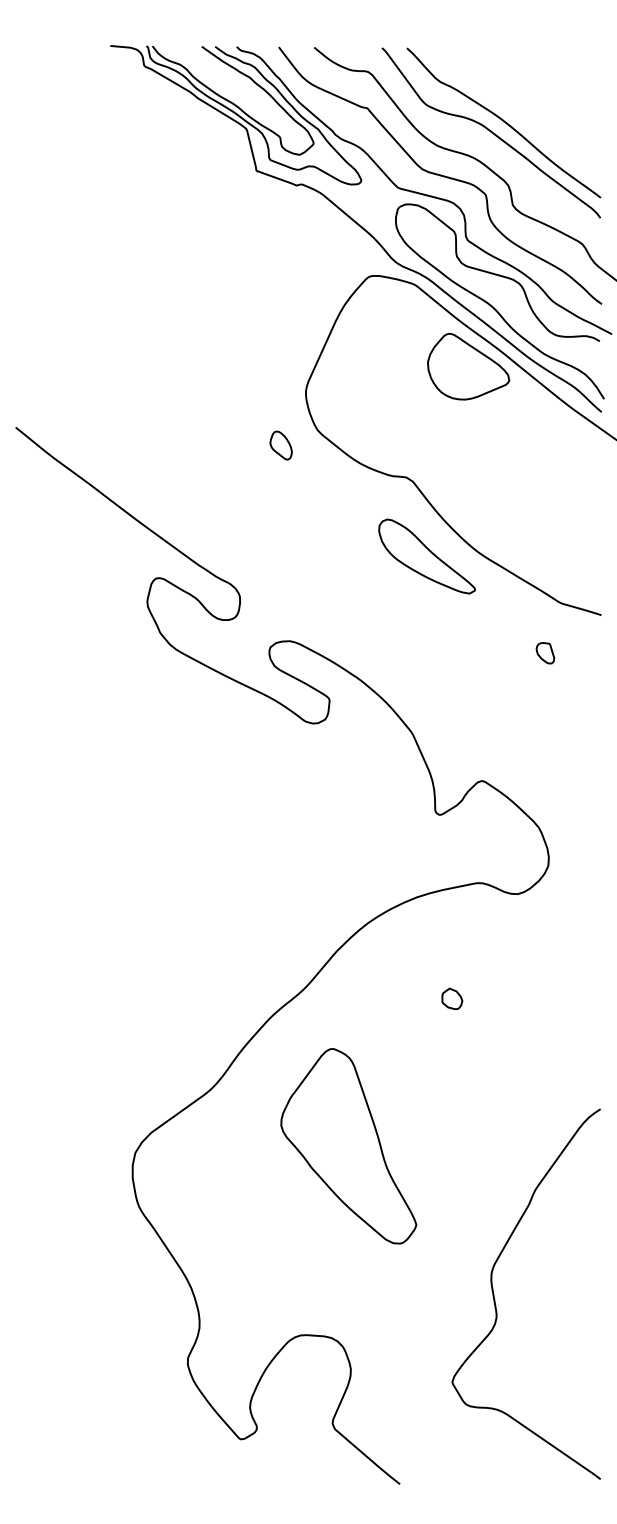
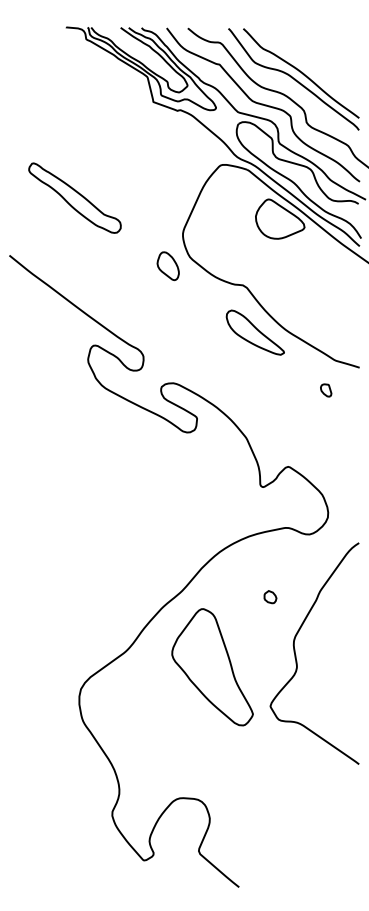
part: (124, 330) -> (74, 197), added
part: (280, 445) -> (167, 266), size x1.67
part: (348, 1146) -> (212, 667), moved
curve: (495, 1297) -> (296, 655), moved

